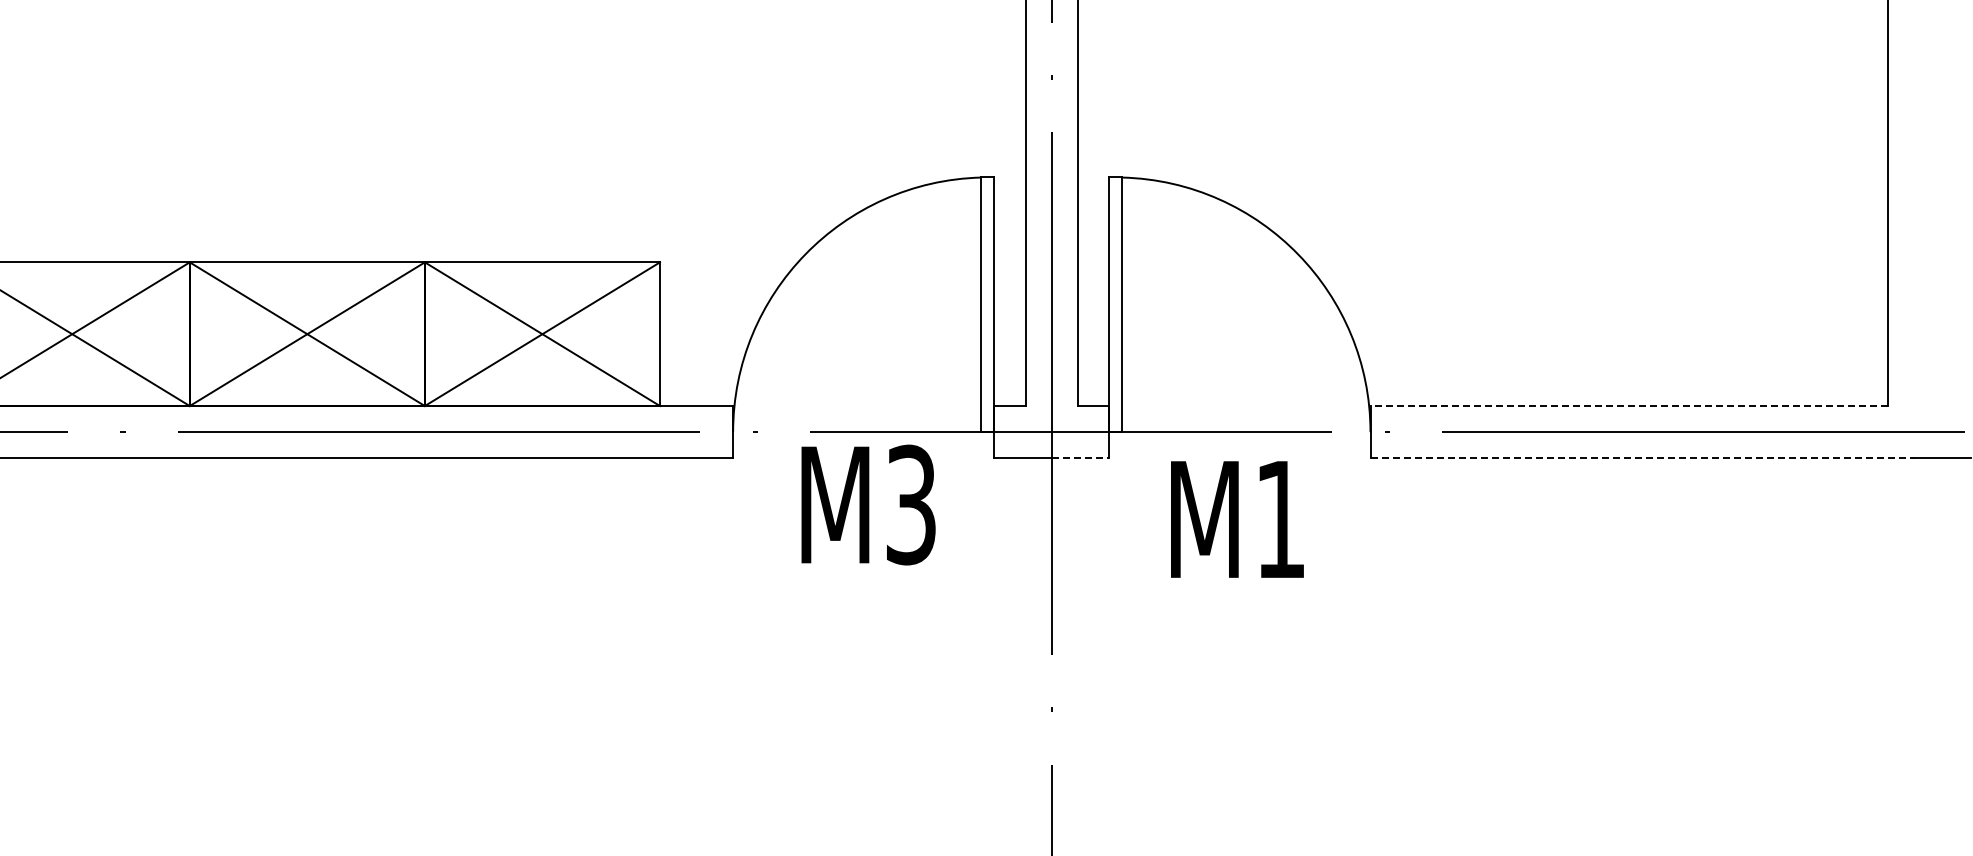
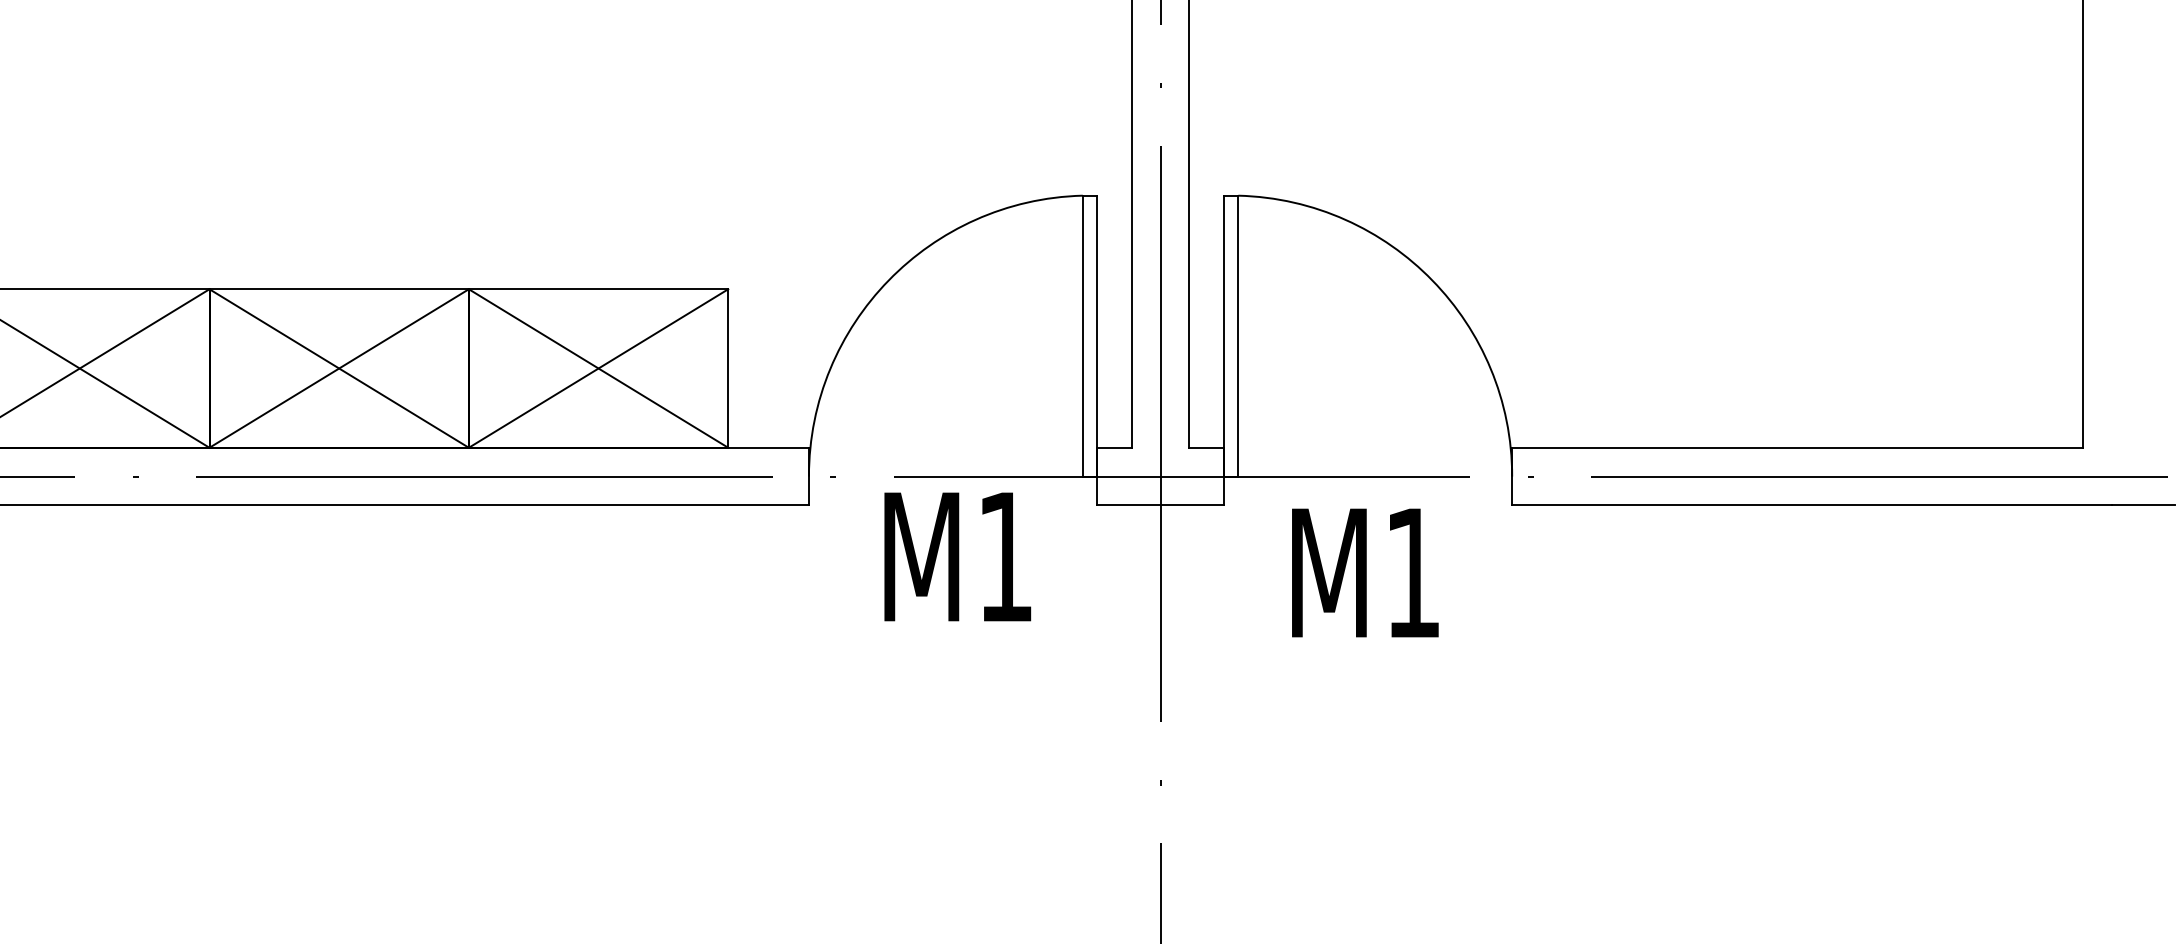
line: (1629, 406) -> (1797, 448), dashed -> solid
line: (1080, 458) -> (1192, 505), dashed -> solid
line: (1642, 458) -> (1812, 505), dashed -> solid
text: (911, 504) -> (1005, 556), M3 -> M1

